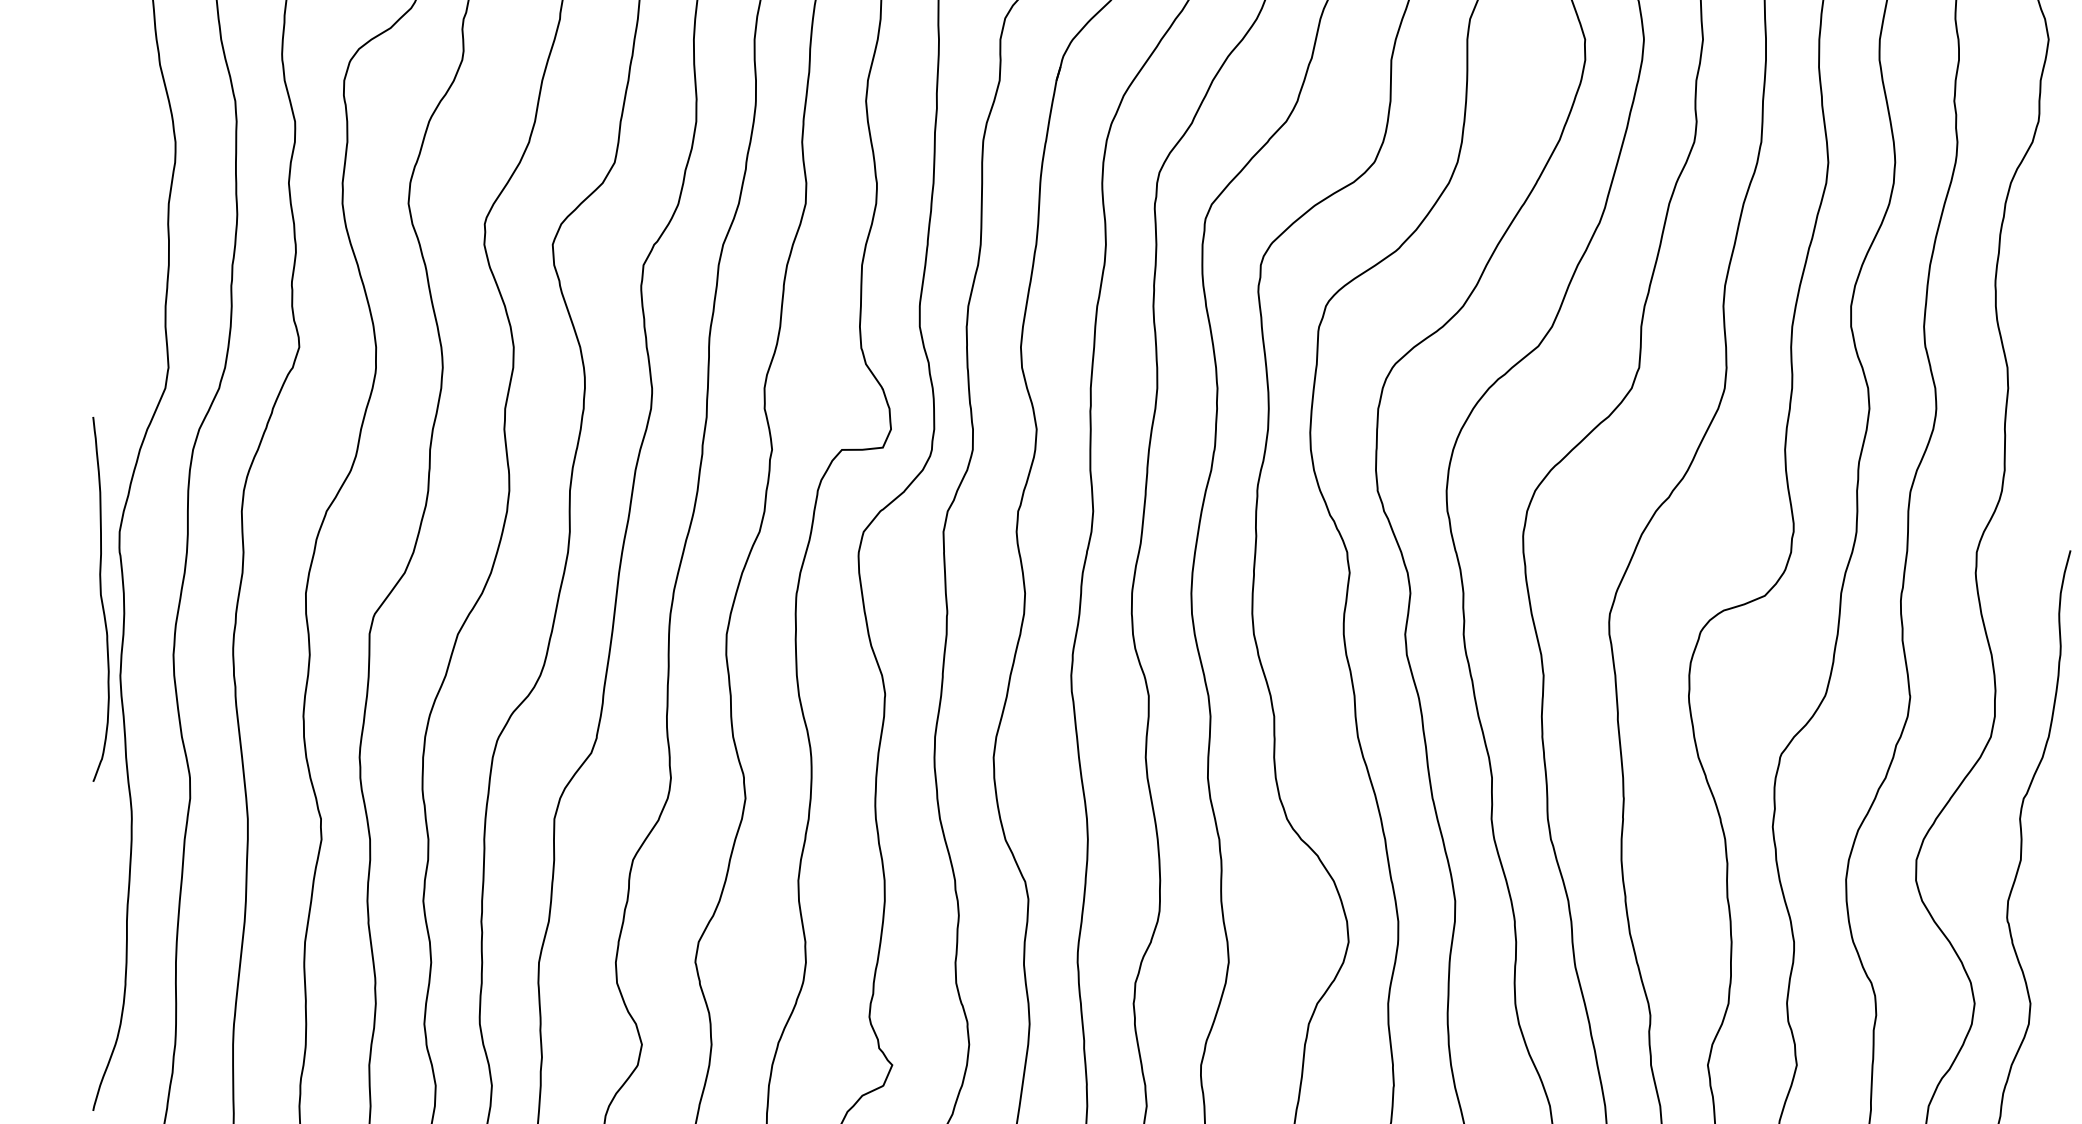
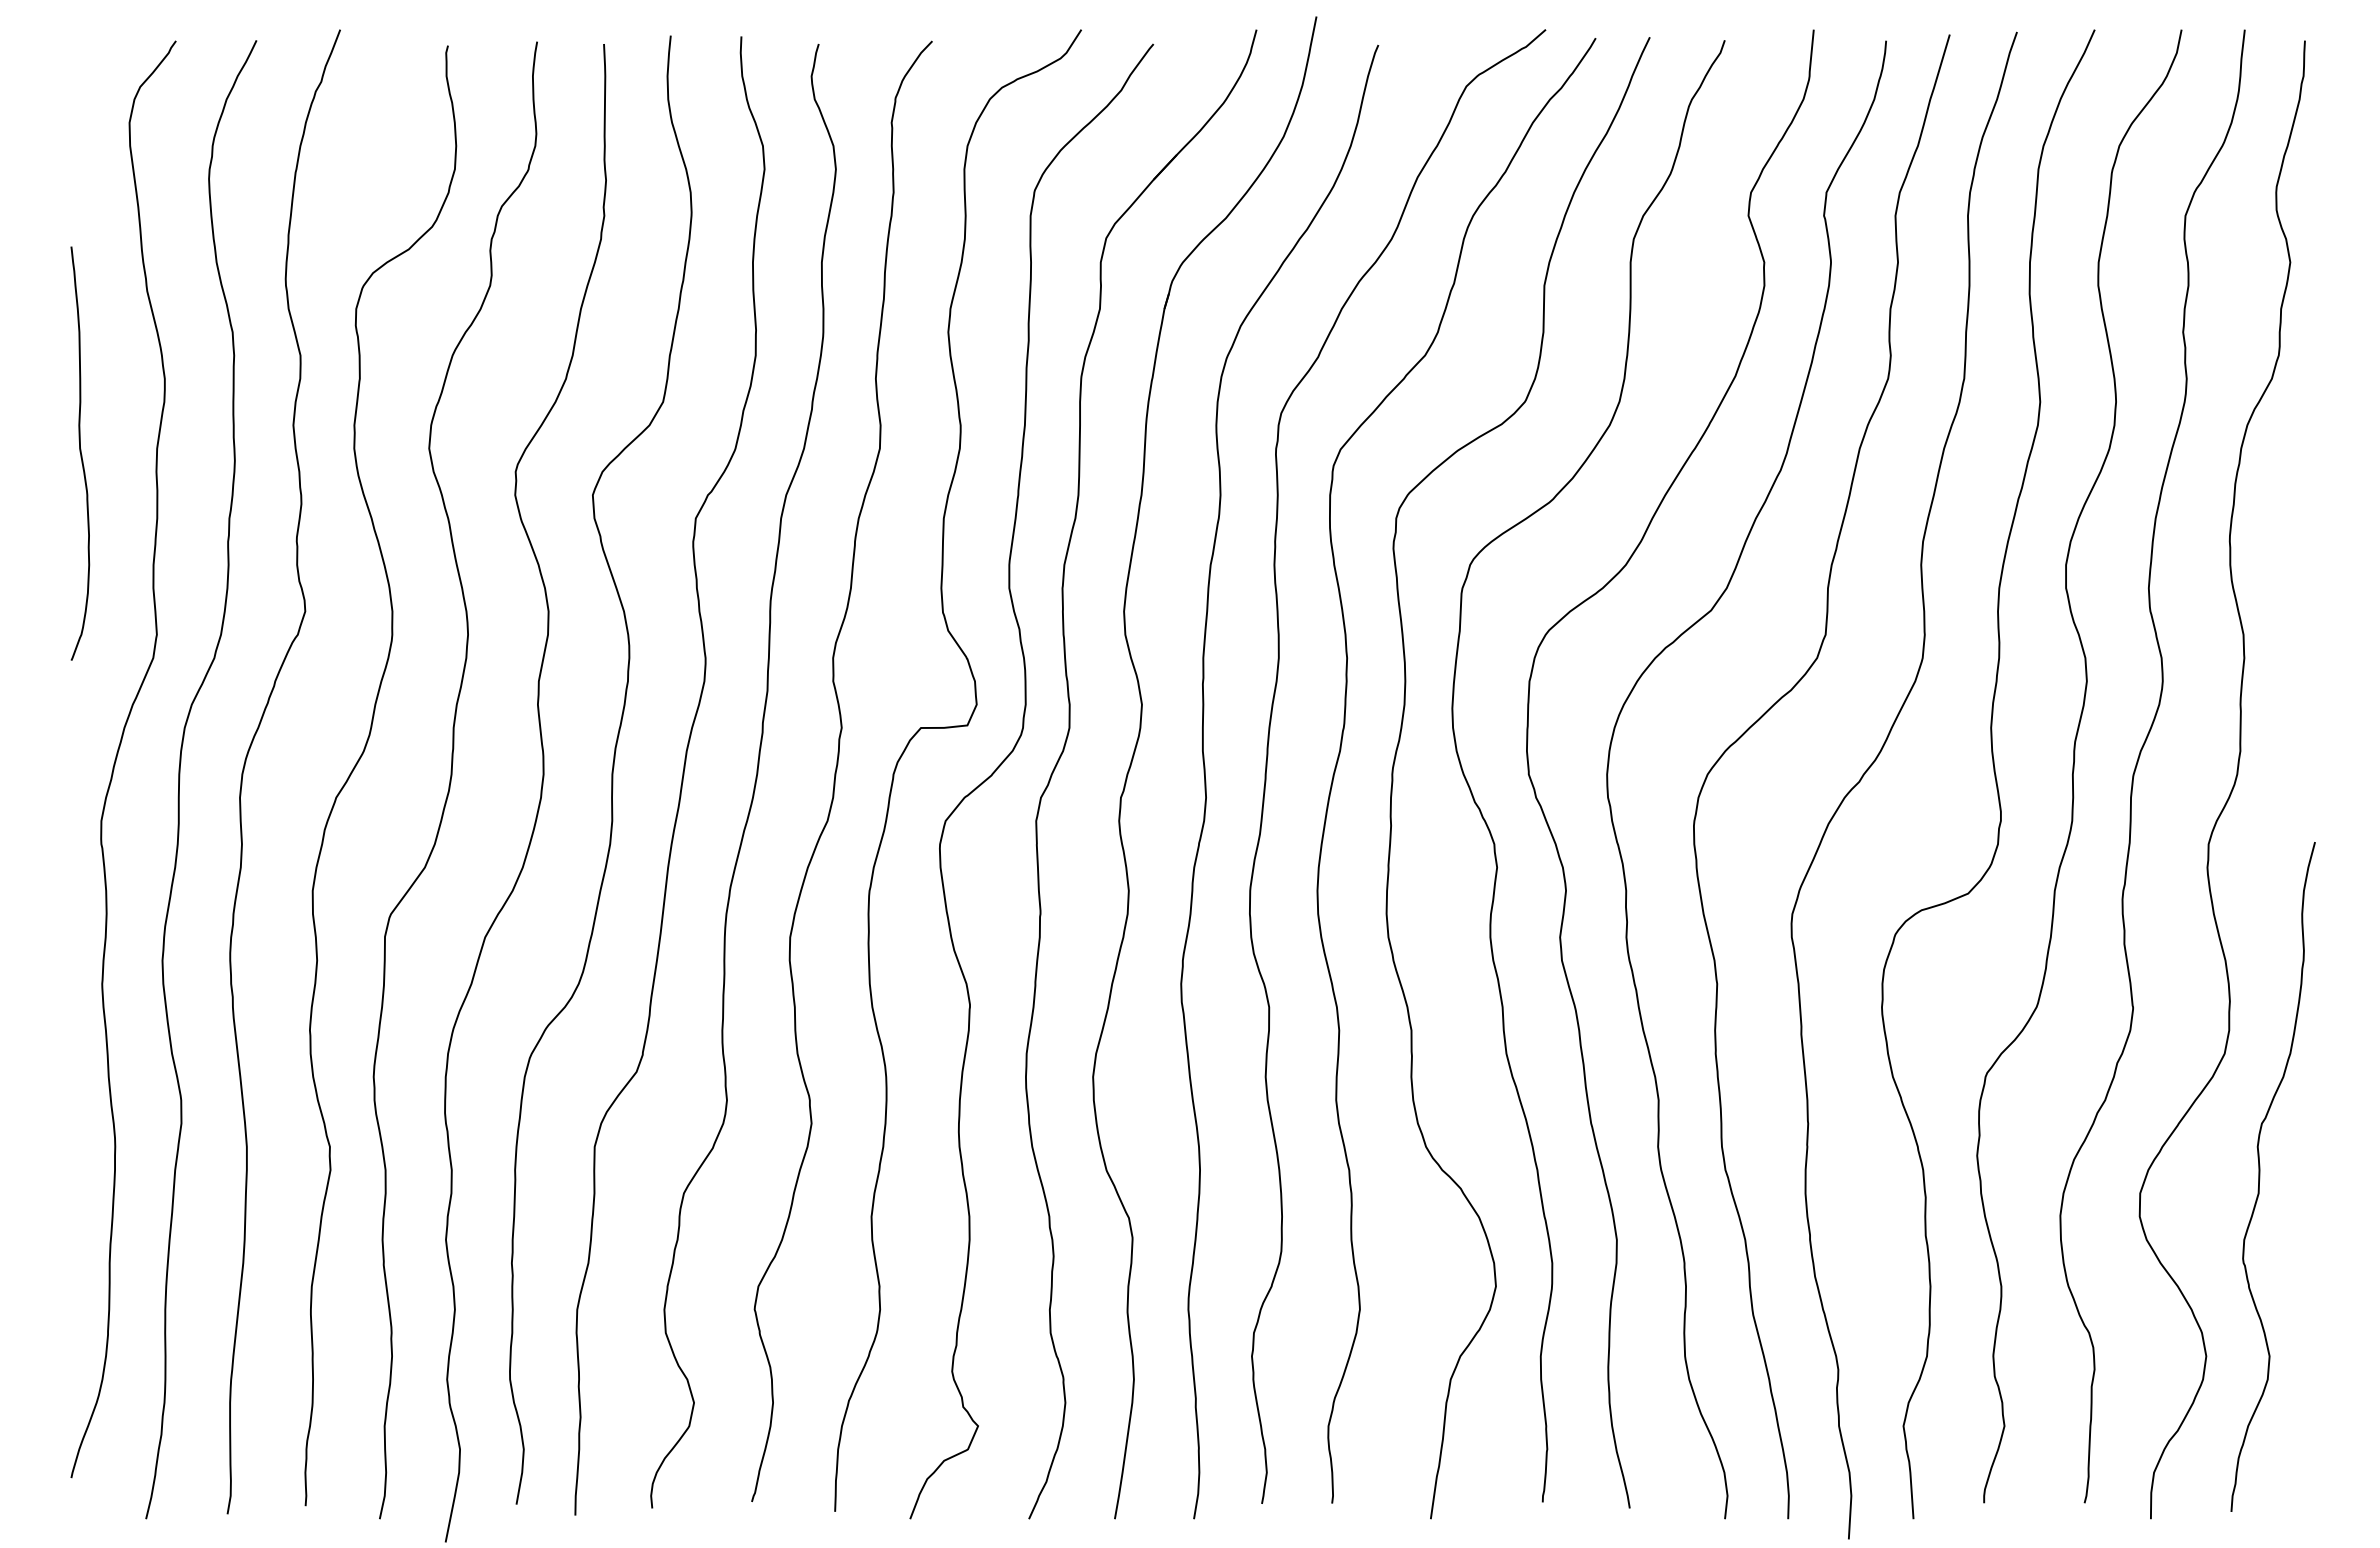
curve: (101, 599) -> (80, 453), moved

